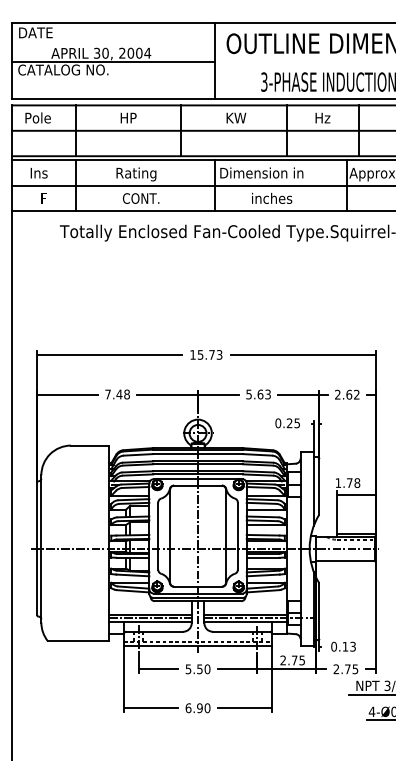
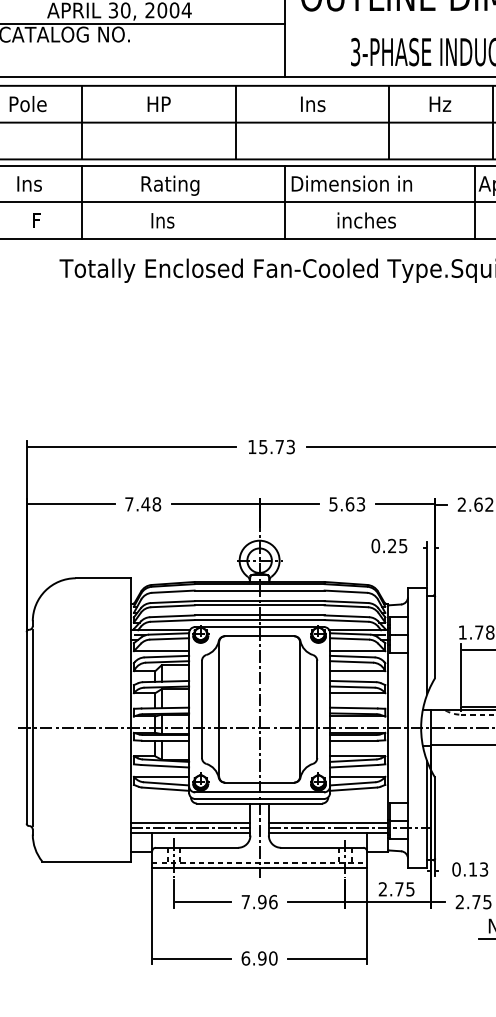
text: (237, 117) -> (316, 103), KW -> Ins
text: (140, 198) -> (176, 220), CONT. -> Ins
text: (197, 669) -> (258, 902), 5.50 -> 7.96

